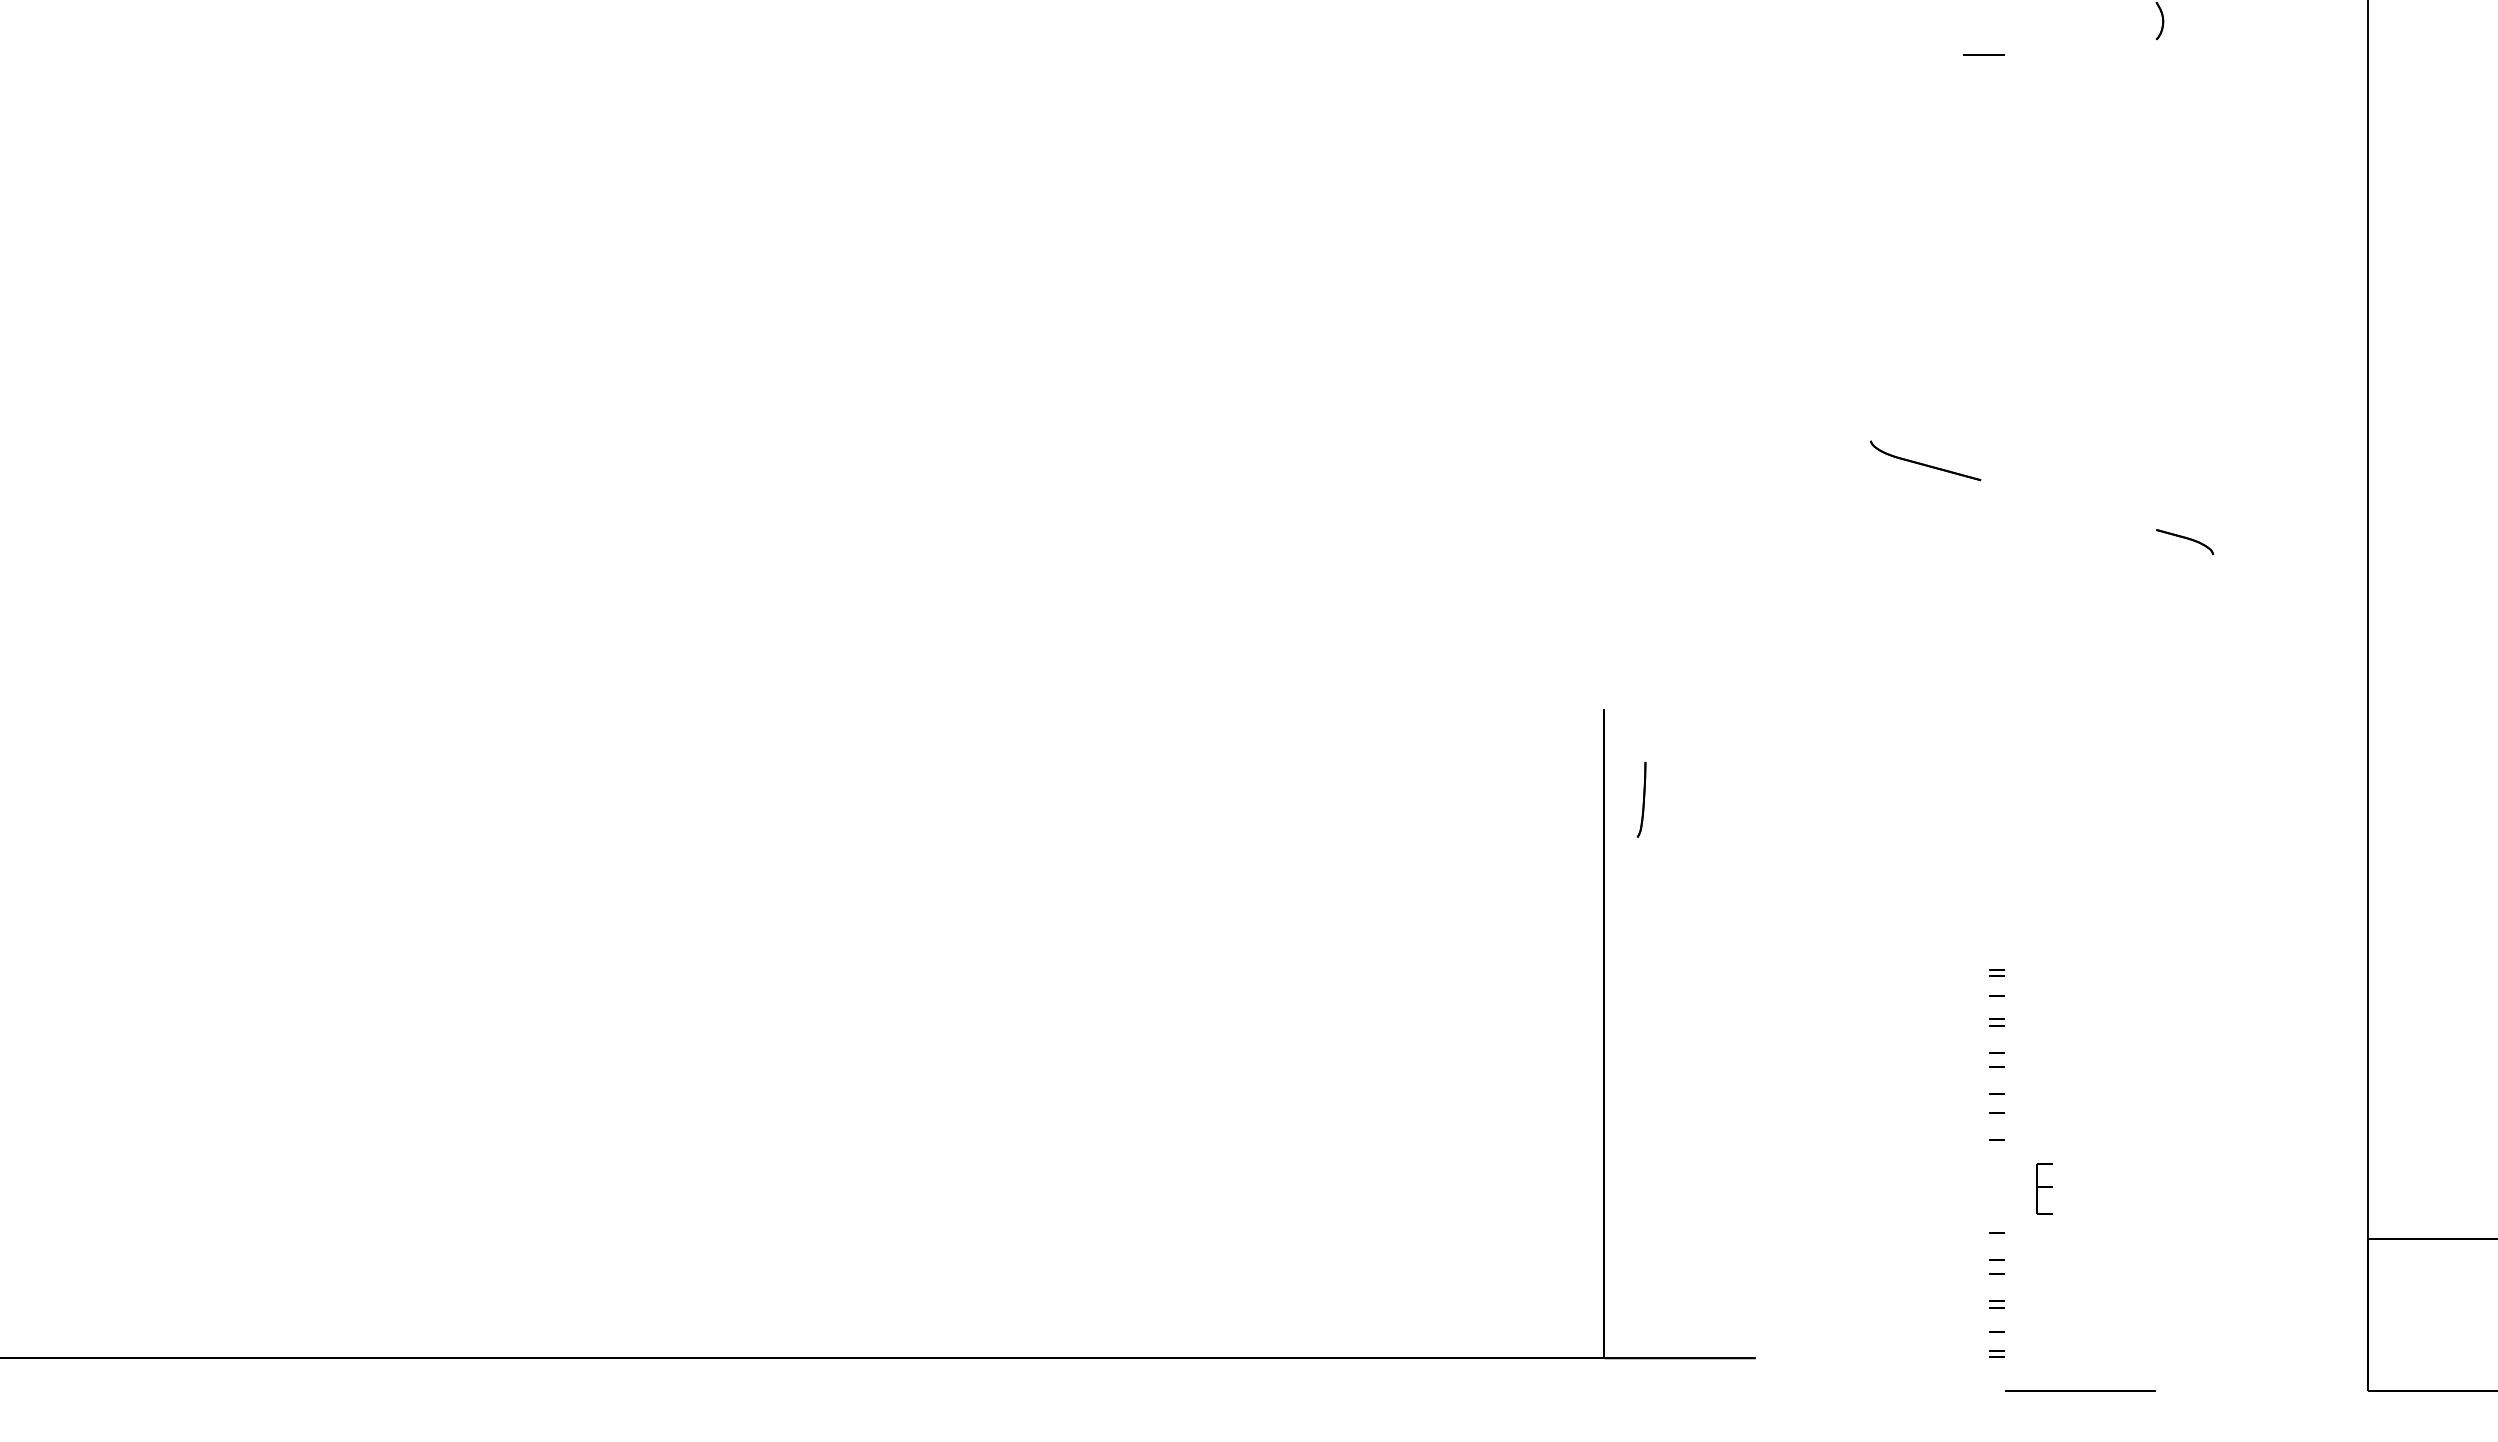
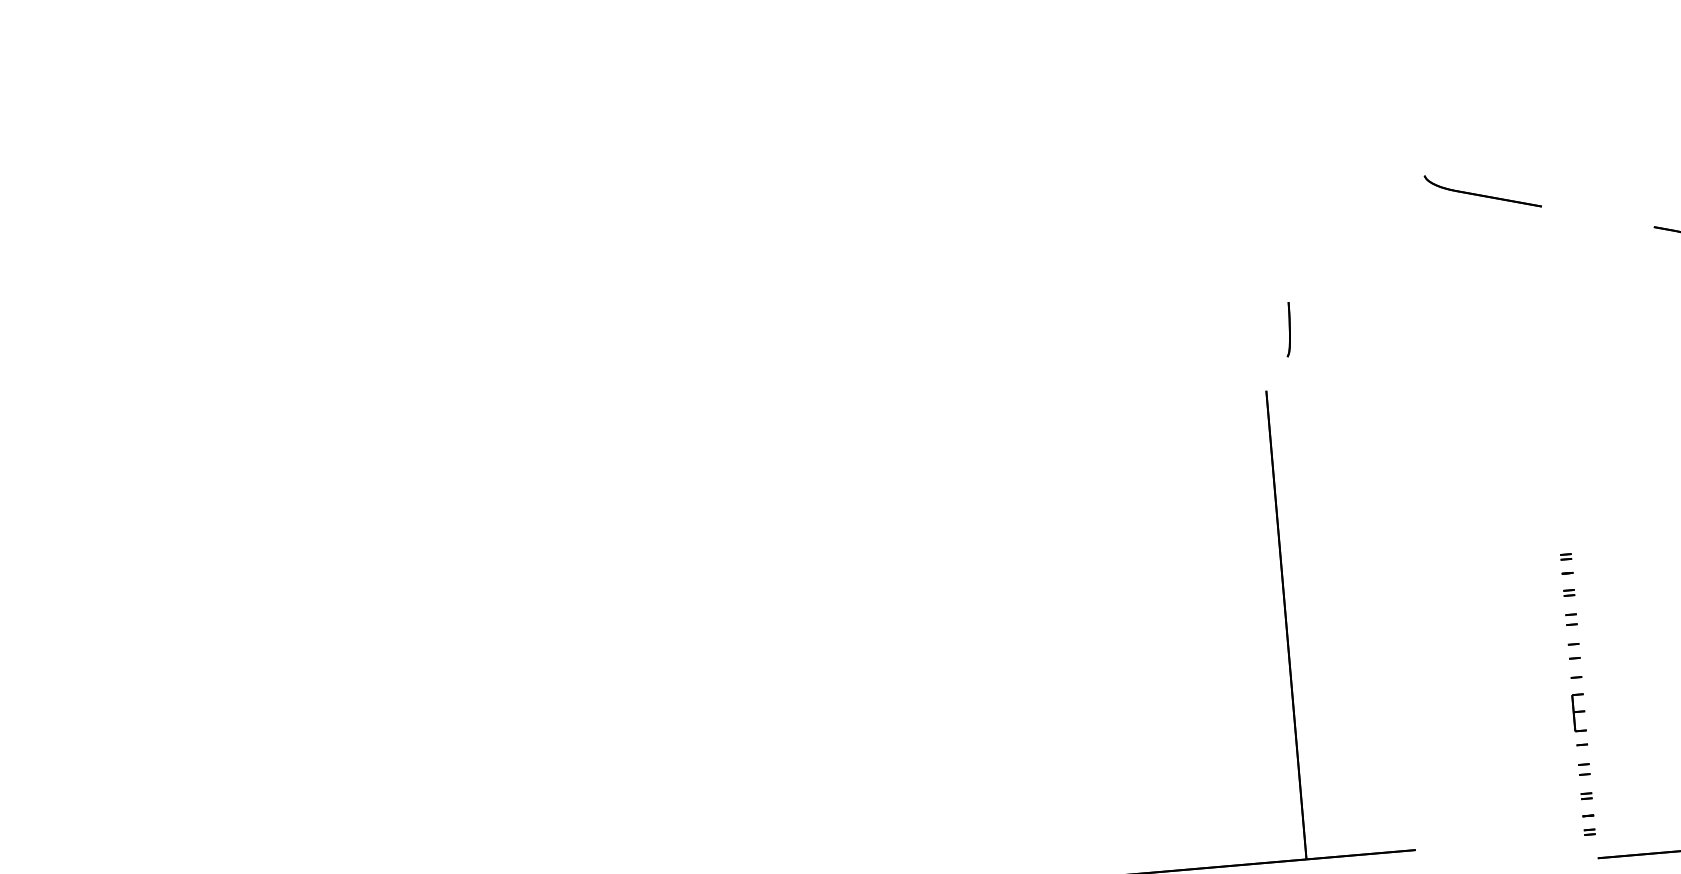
part: (1925, 460) -> (1482, 191), size x1.43
part: (1641, 799) -> (1288, 329), moved
part: (2044, 1188) -> (1579, 712), moved

